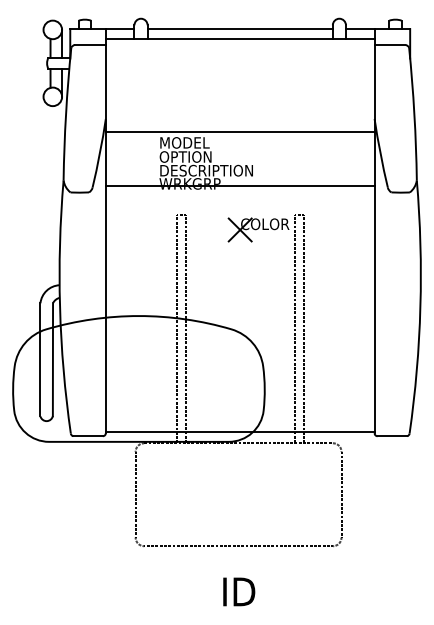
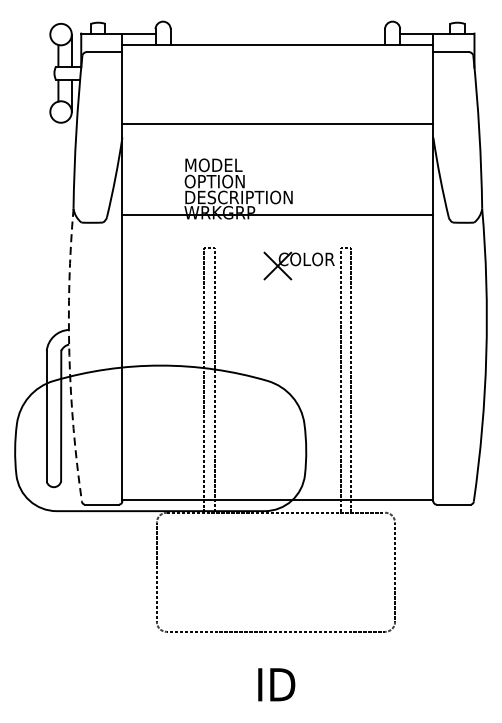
line: (239, 29) -> (277, 34), removed
line: (239, 131) -> (277, 123), moved
arc: (60, 307) -> (69, 355), solid -> dashed

